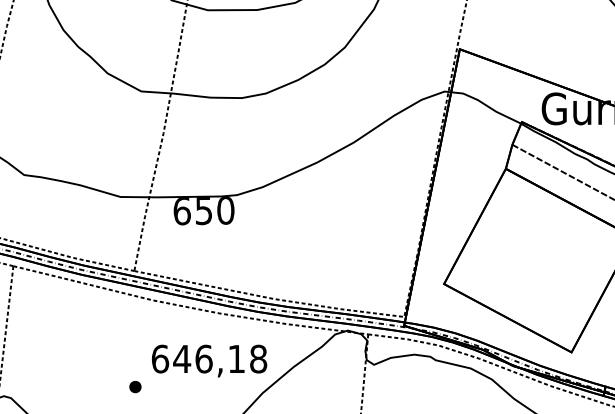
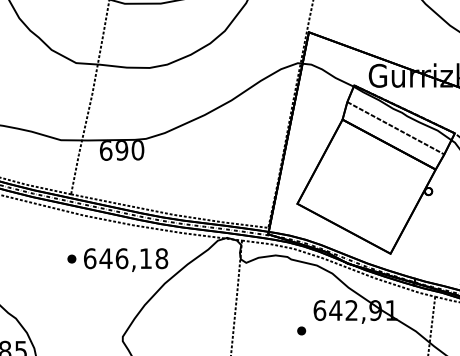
text: (203, 211) -> (121, 150), 650 -> 690
part: (134, 386) -> (71, 258), moved

